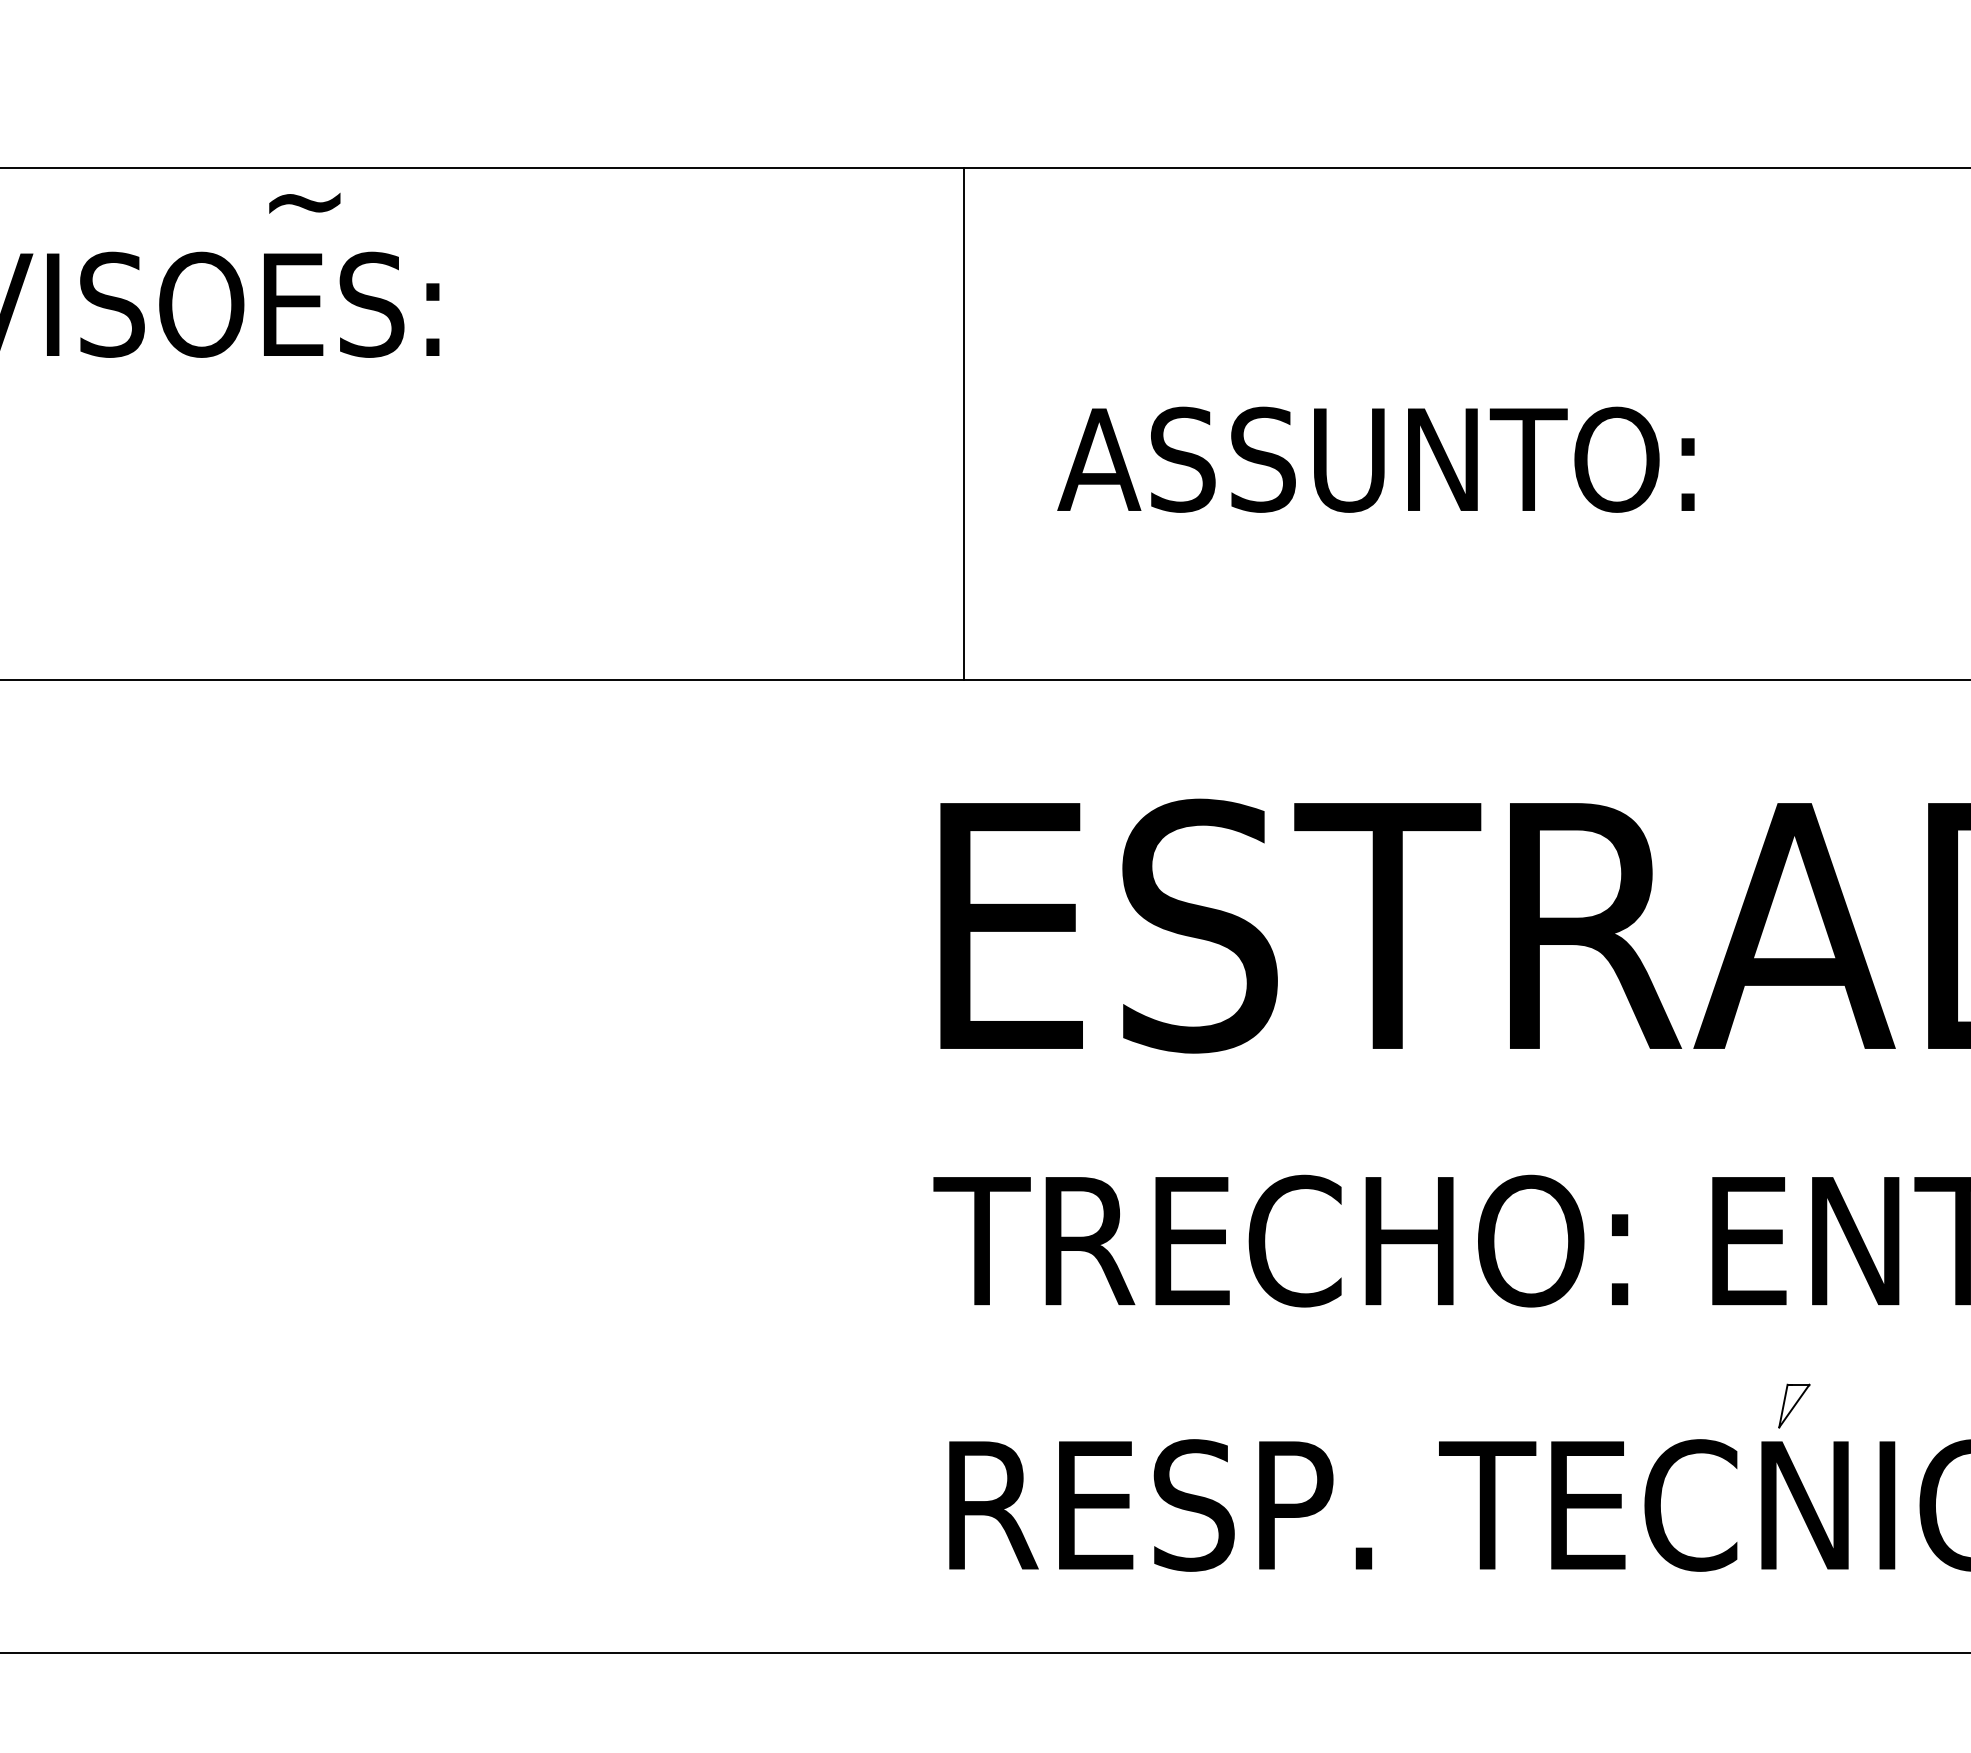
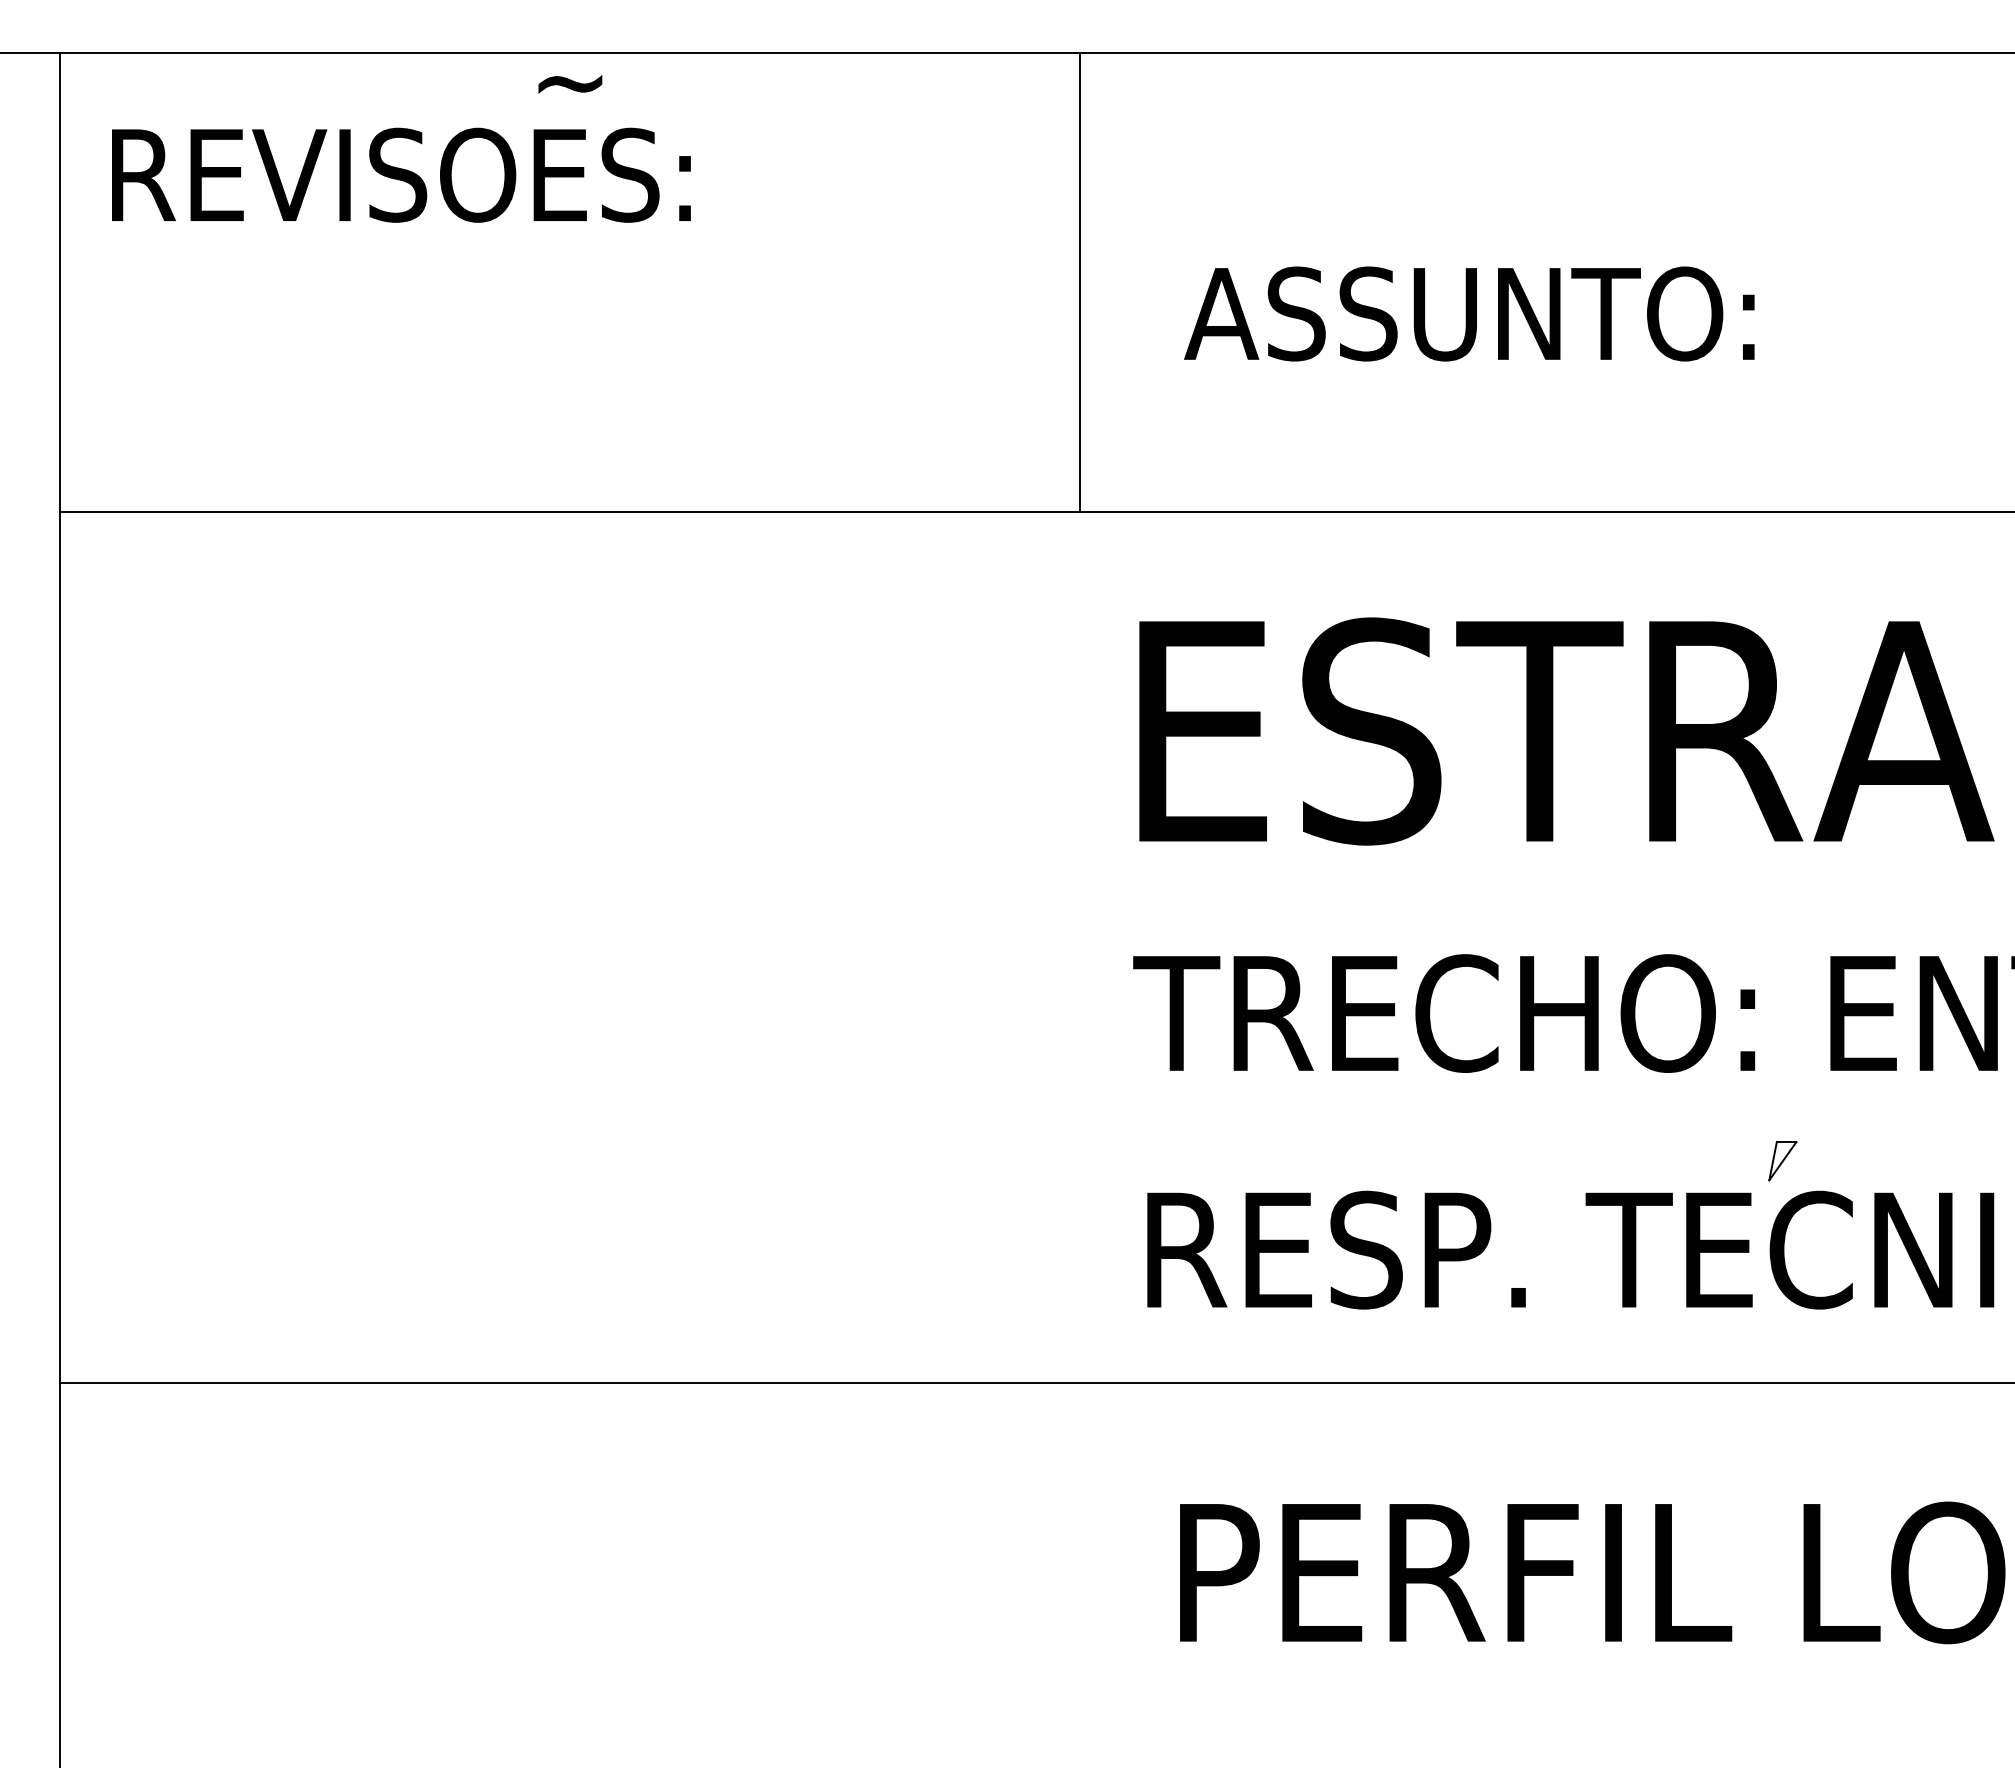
line: (963, 424) -> (1079, 282), moved
text: (1376, 459) -> (1469, 313), moved
part: (1793, 1406) -> (1782, 1161), moved

